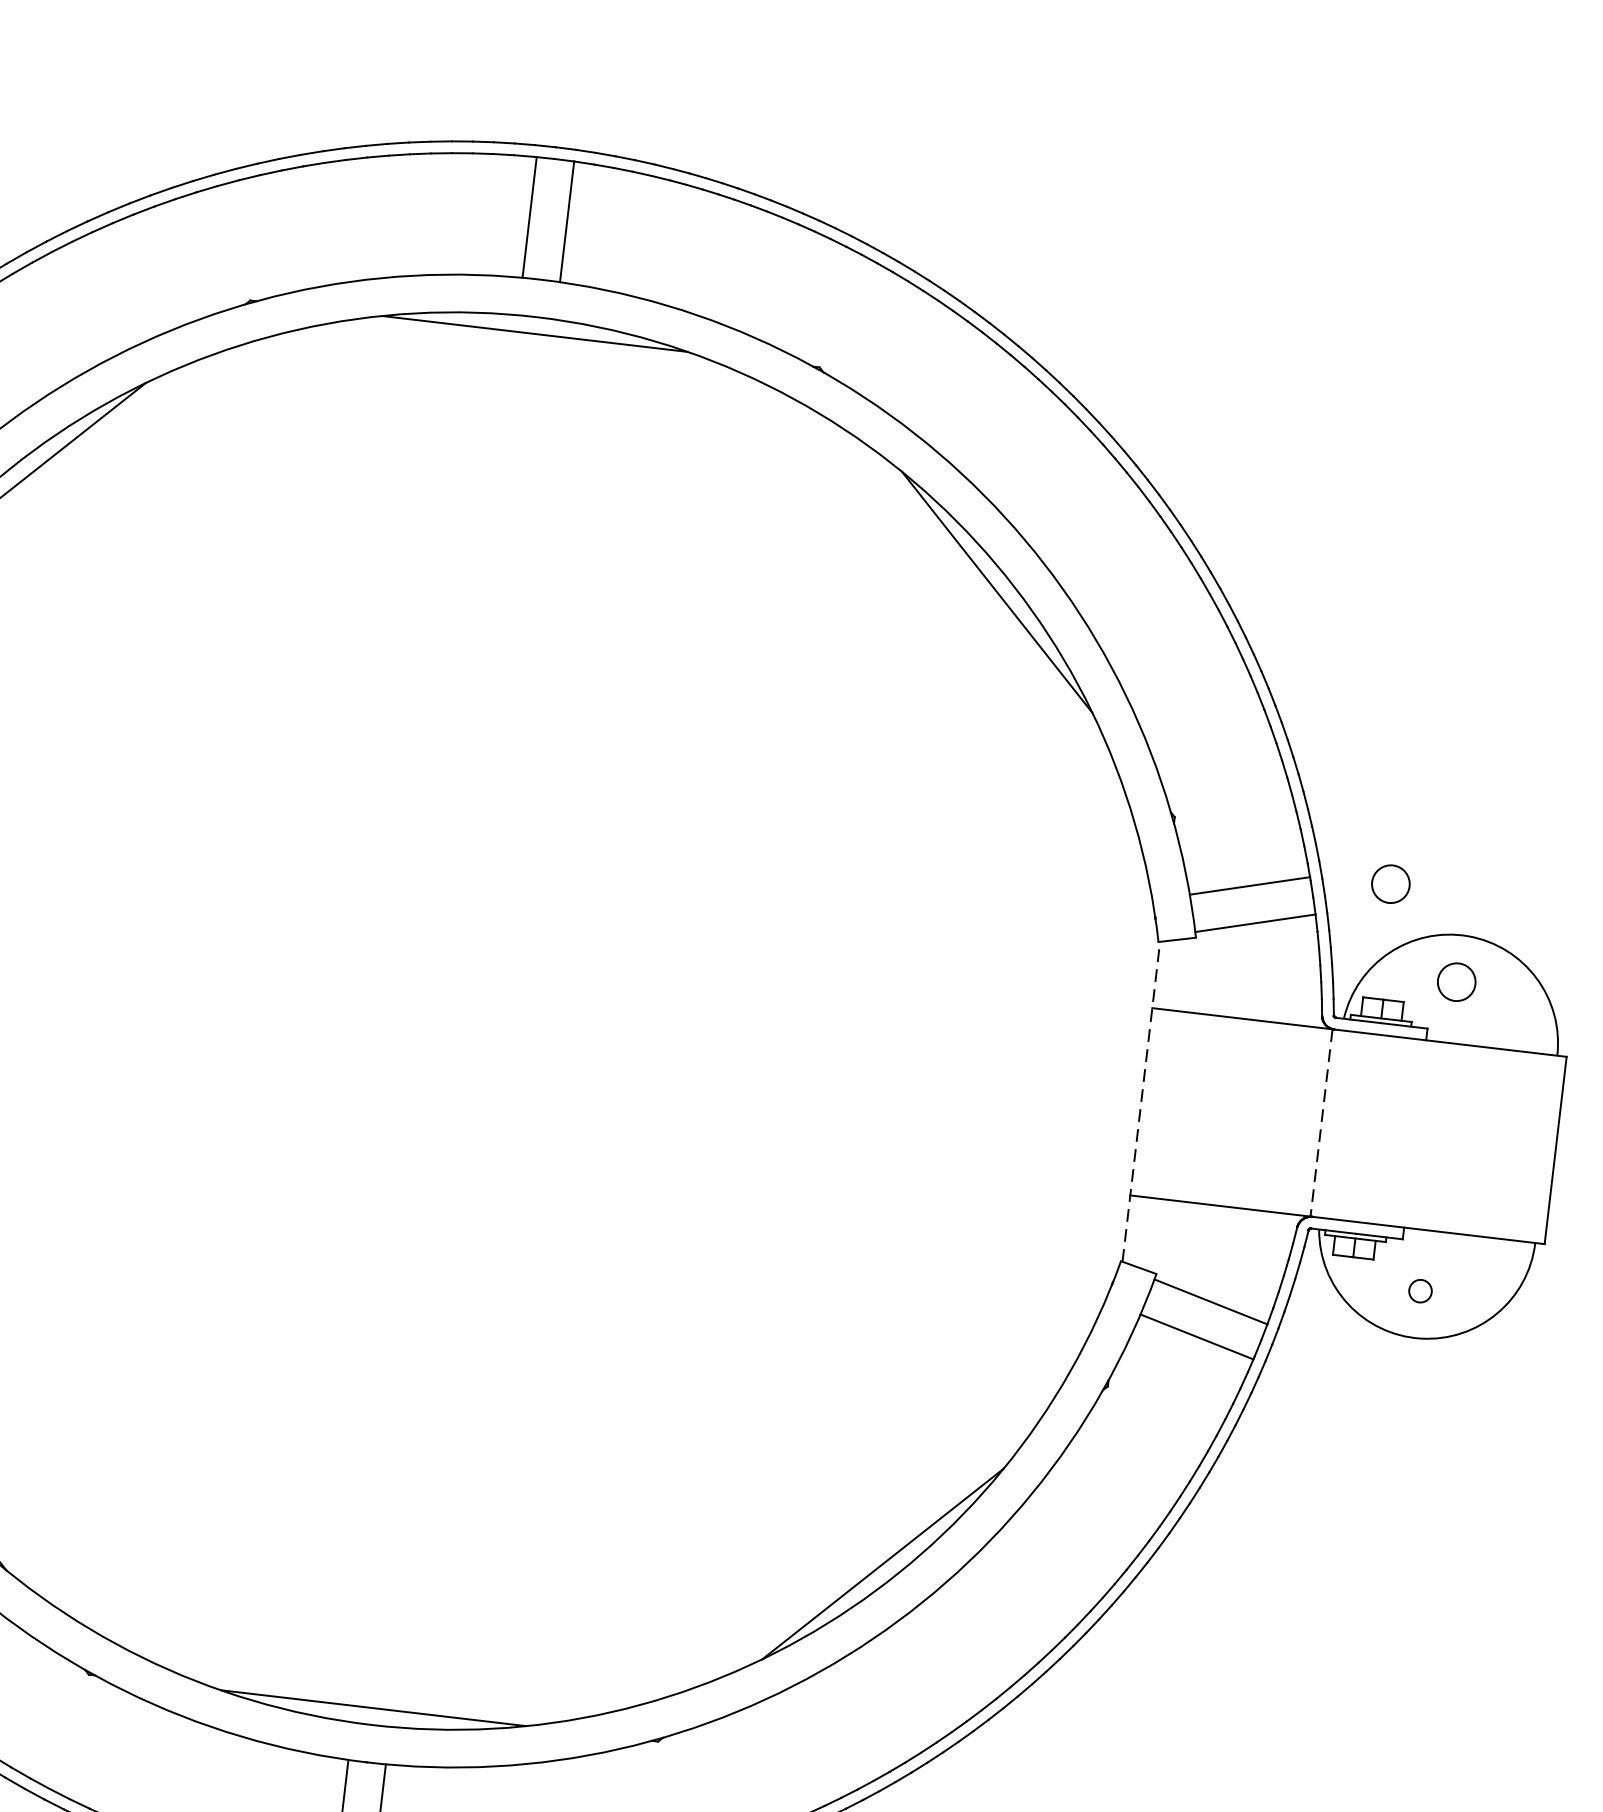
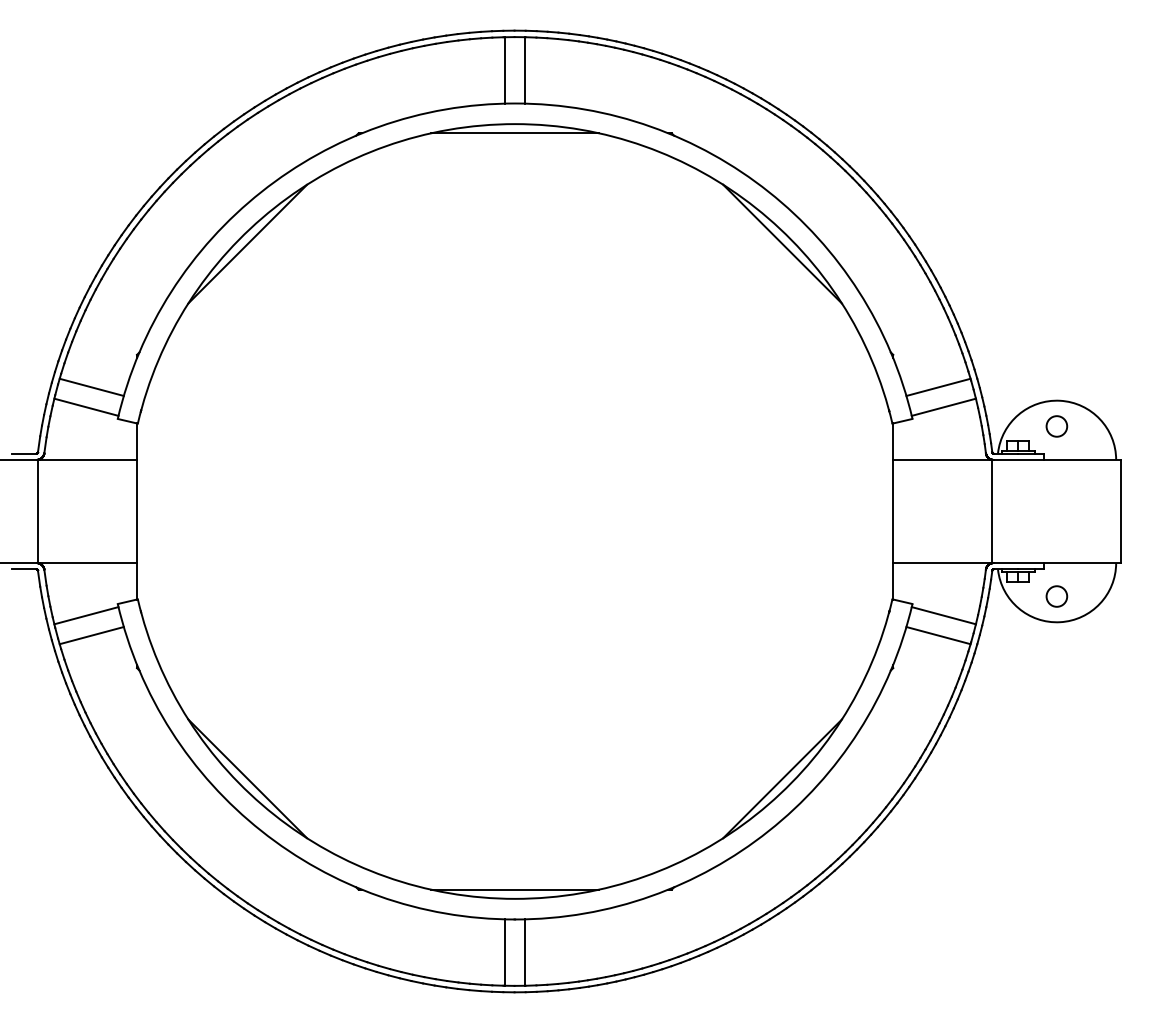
circle: (1390, 884) -> (1014, 377), removed
line: (1141, 1101) -> (893, 511), dashed -> solid
line: (1321, 1122) -> (992, 511), dashed -> solid
circle: (1419, 1291) -> (1056, 596), size x1.67

